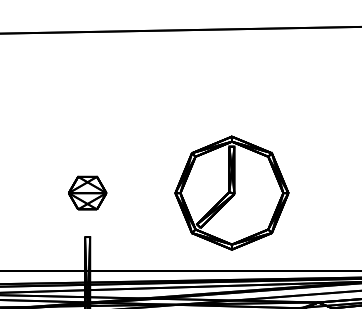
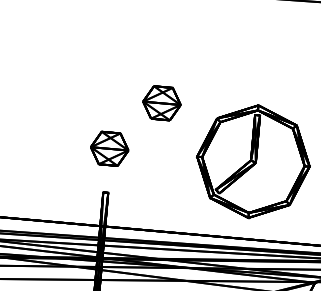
part: (135, 142) -> (161, 102), added

